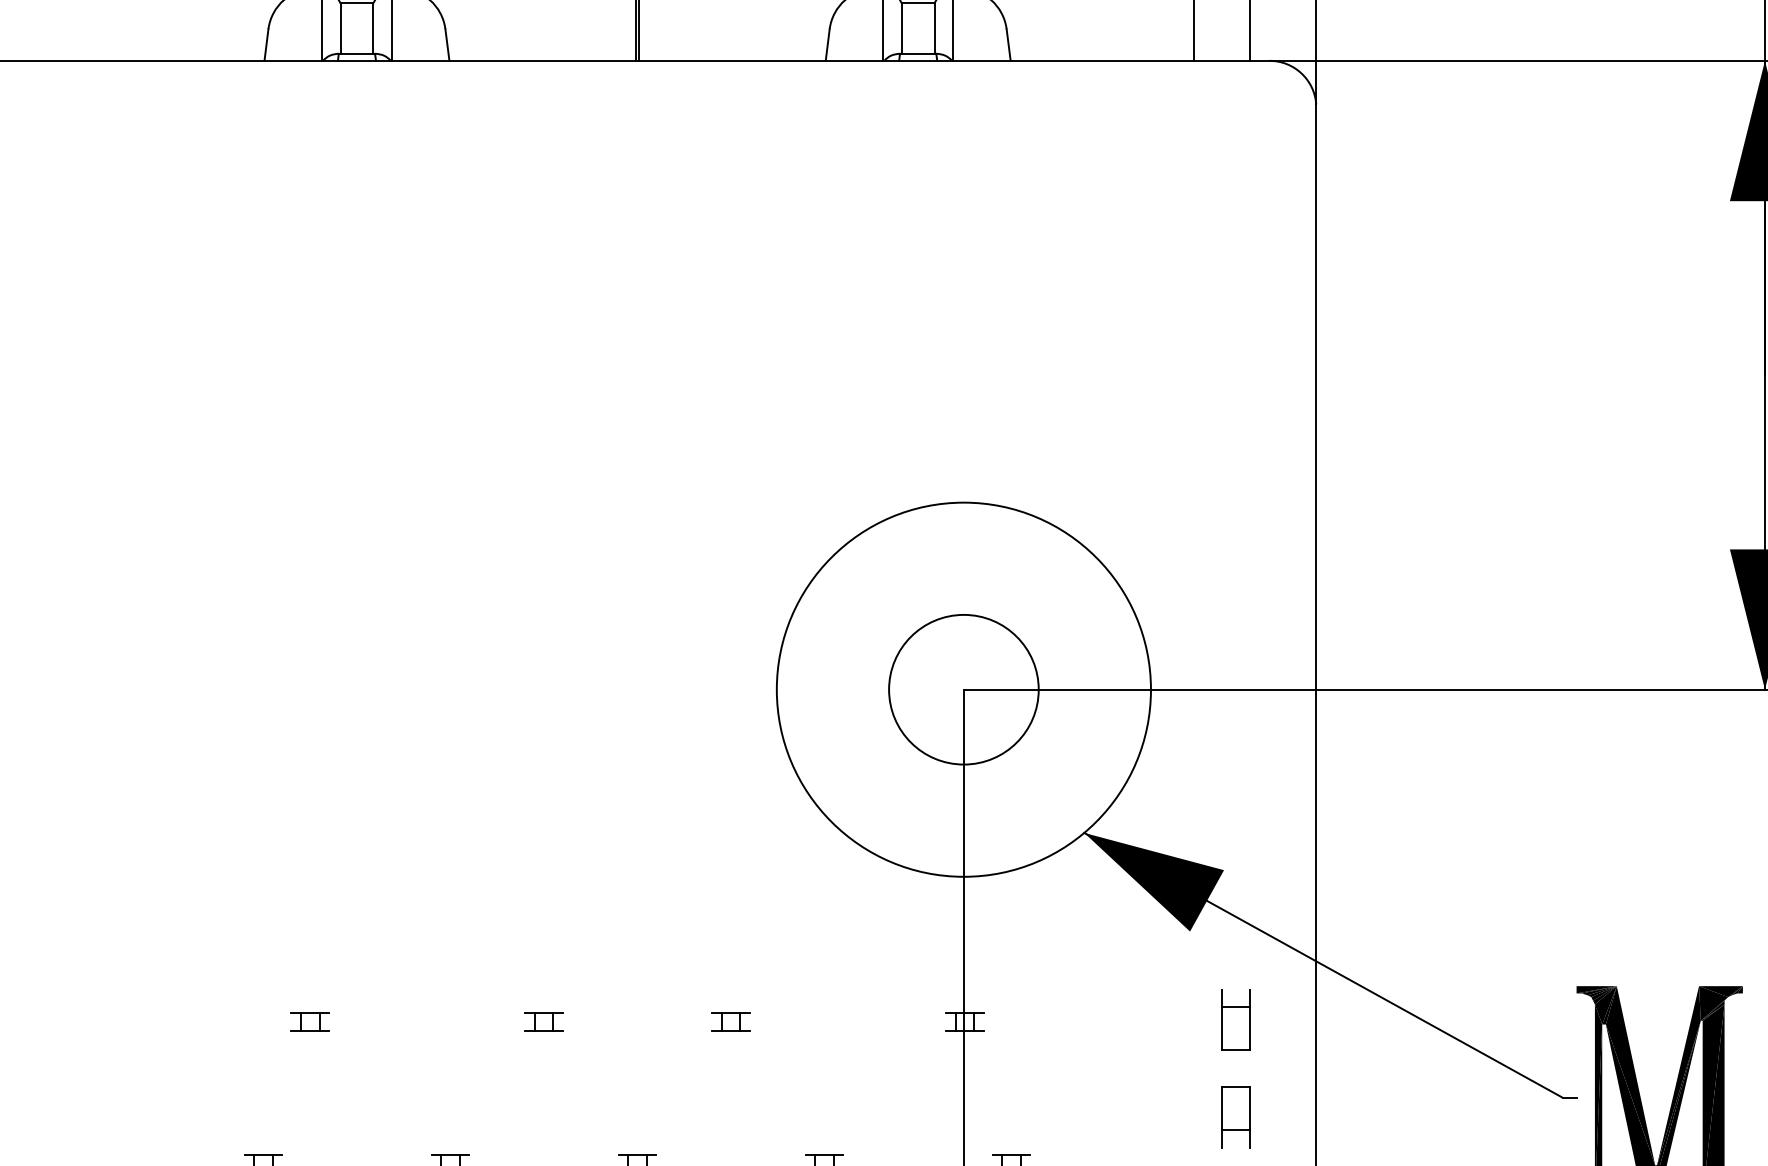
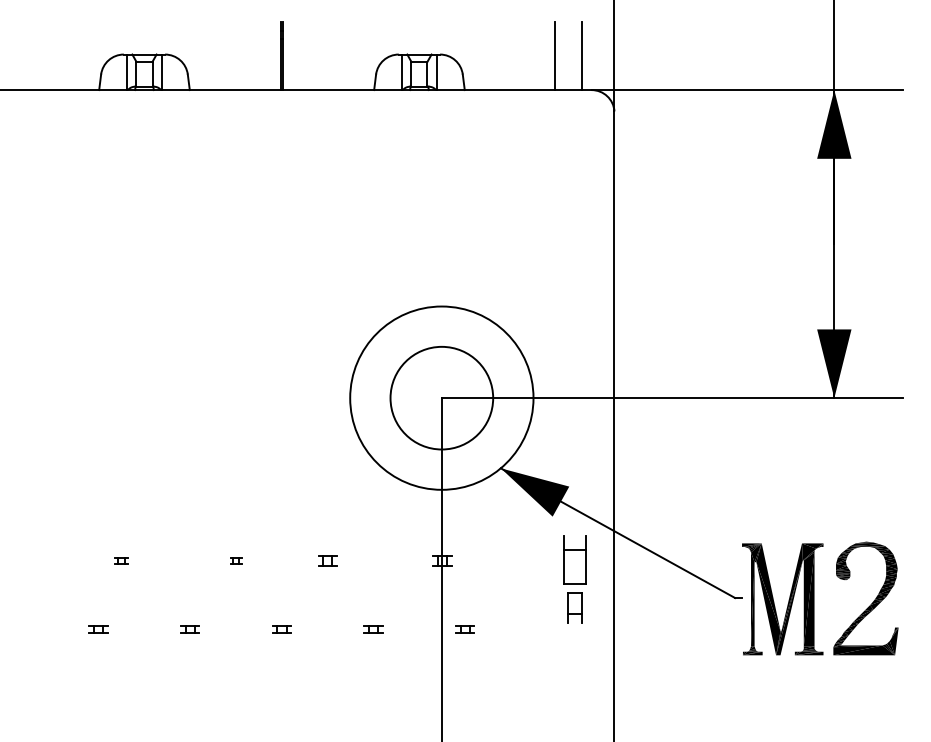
circle: (963, 688) -> (441, 397), size x1.4
part: (1234, 1018) -> (574, 559), size x1.6
part: (310, 1021) -> (121, 560), size x0.7
part: (542, 1021) -> (235, 560), size x0.6

